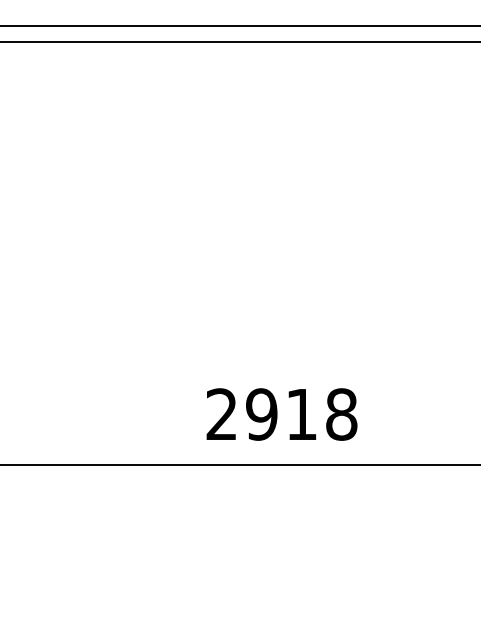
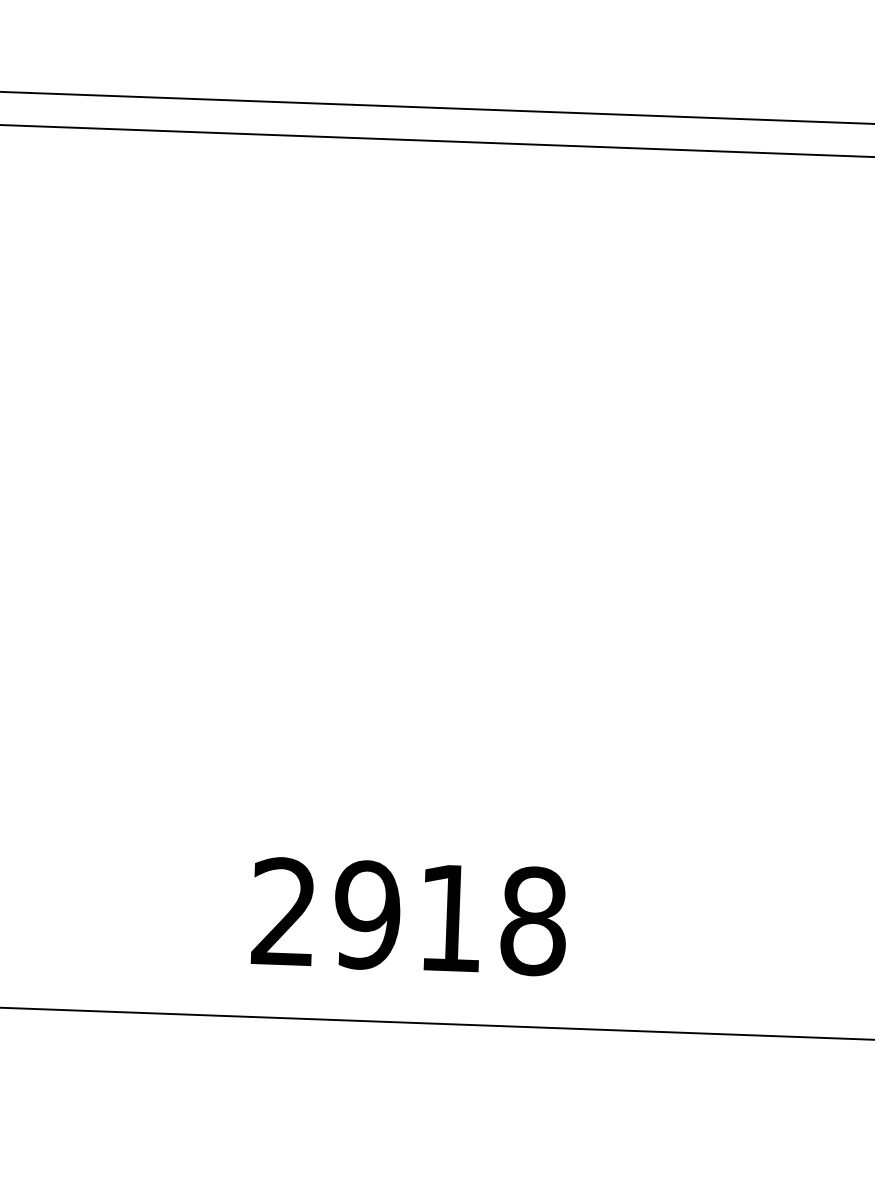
text: (281, 414) -> (408, 916), moved

